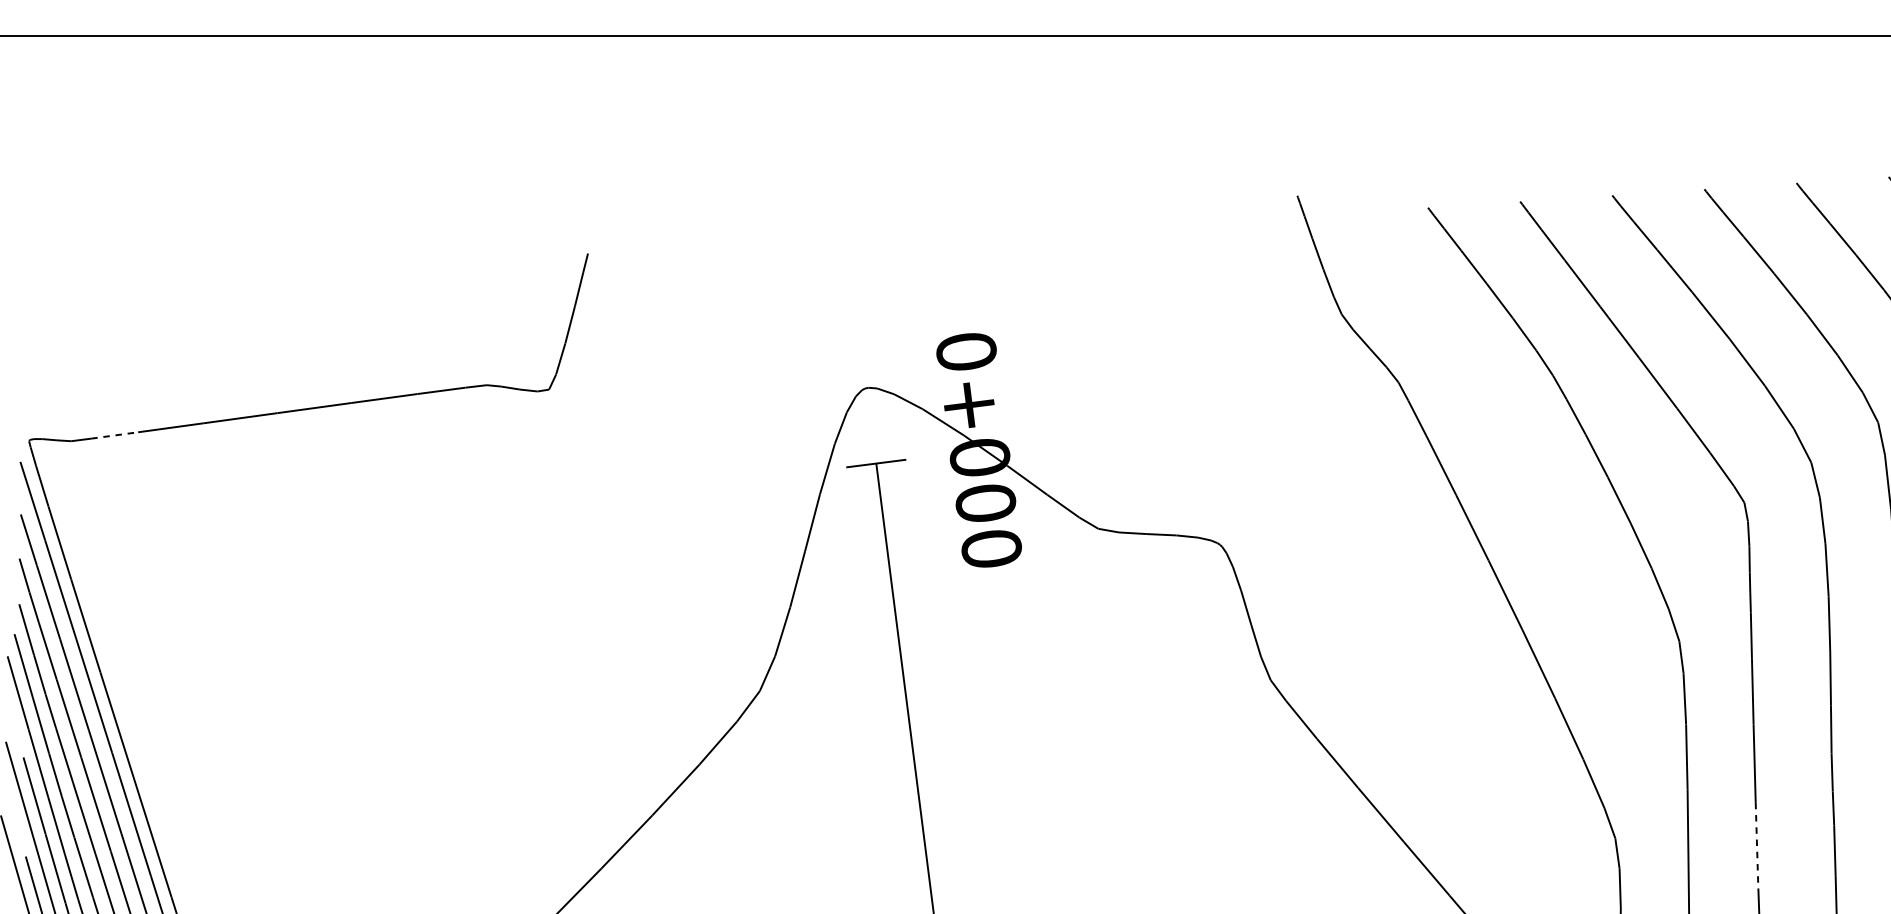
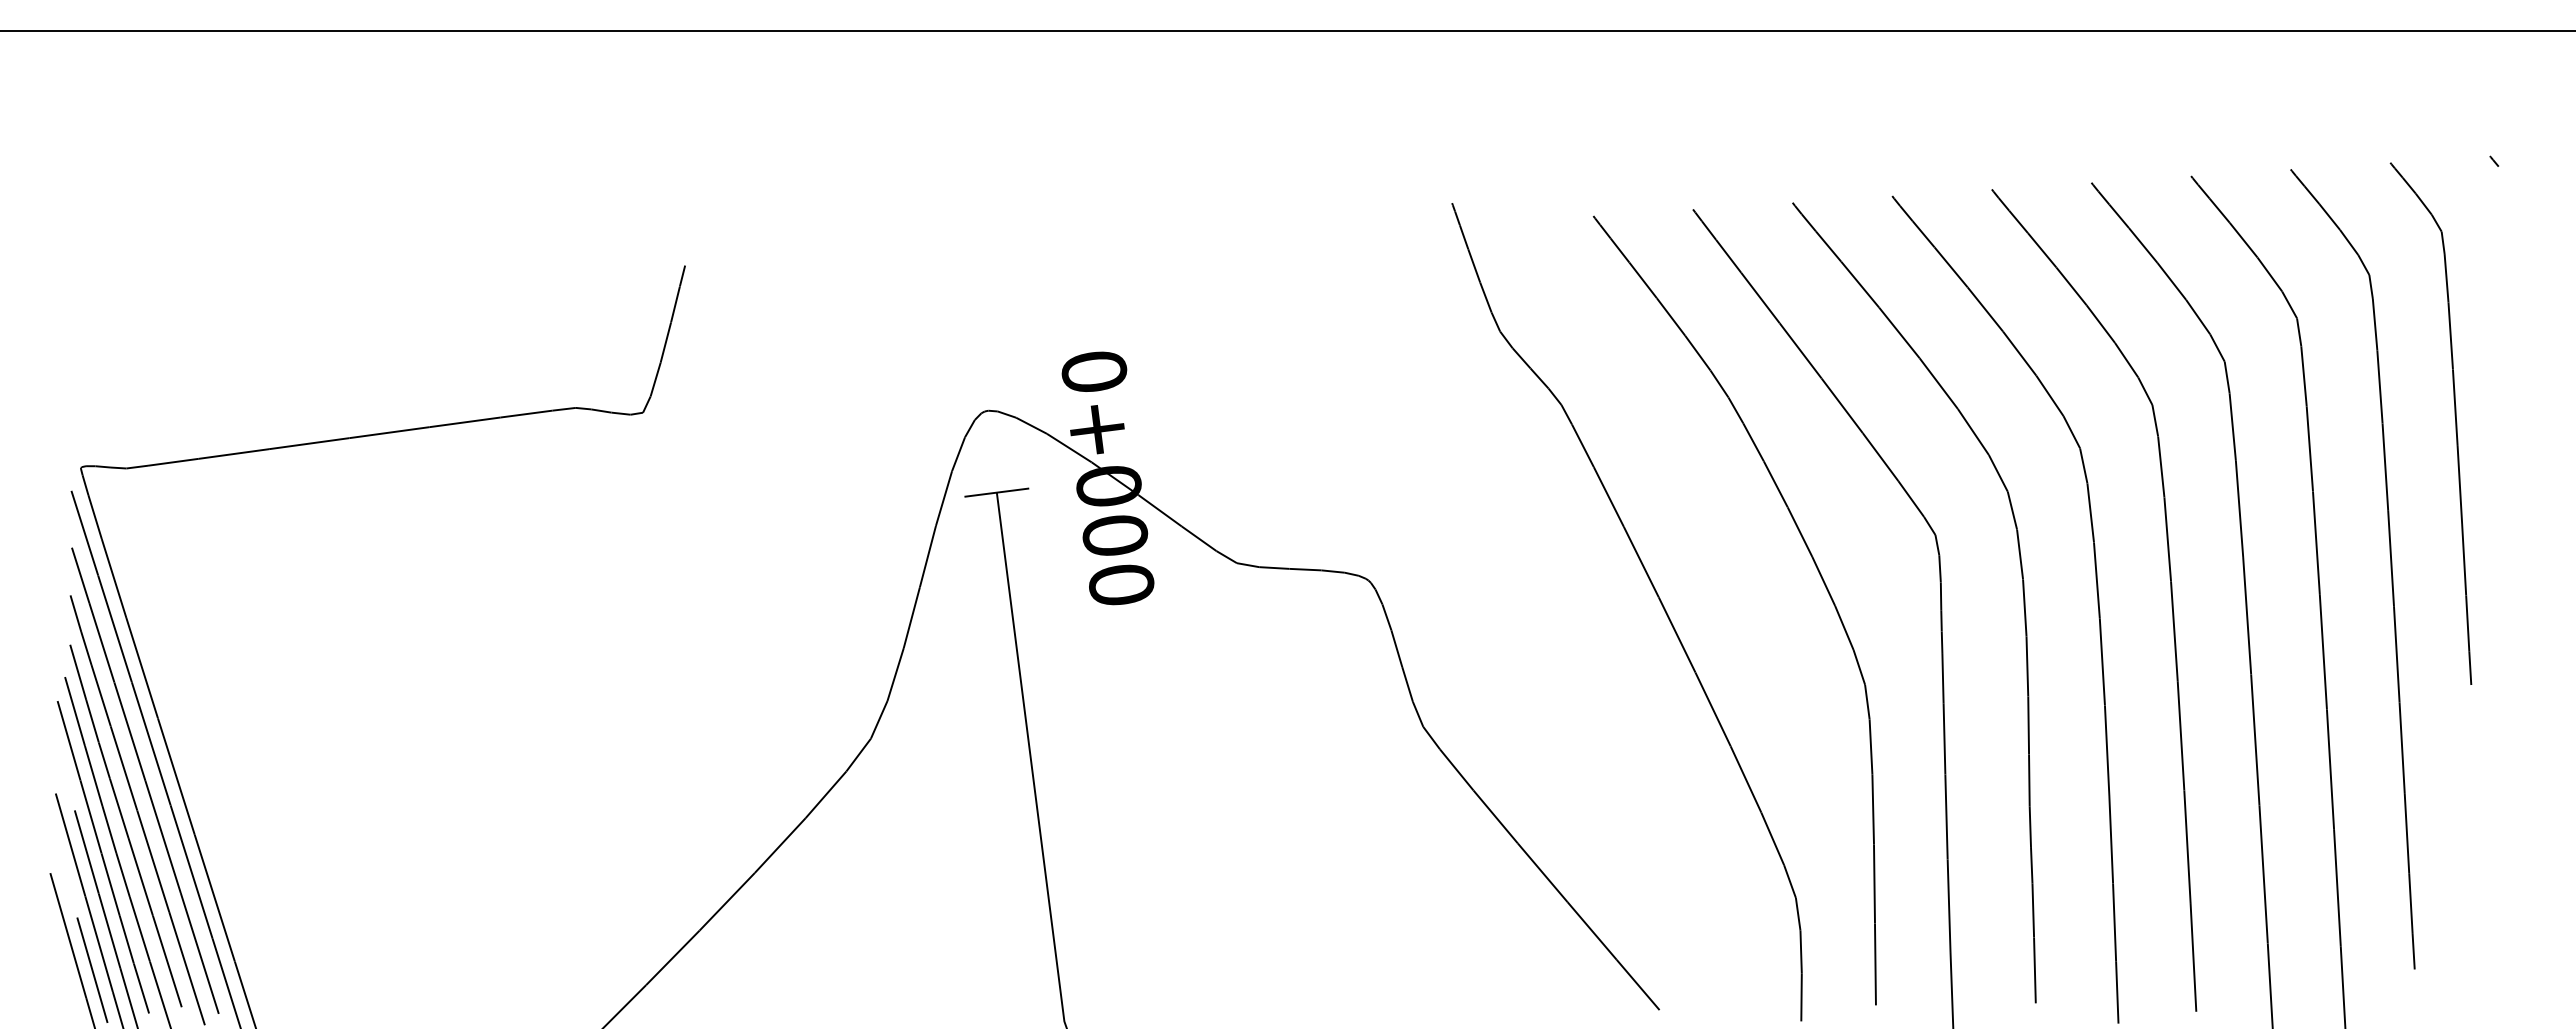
line: (114, 435) -> (173, 462), dashed -> solid
line: (1757, 846) -> (1949, 906), dashed -> solid

